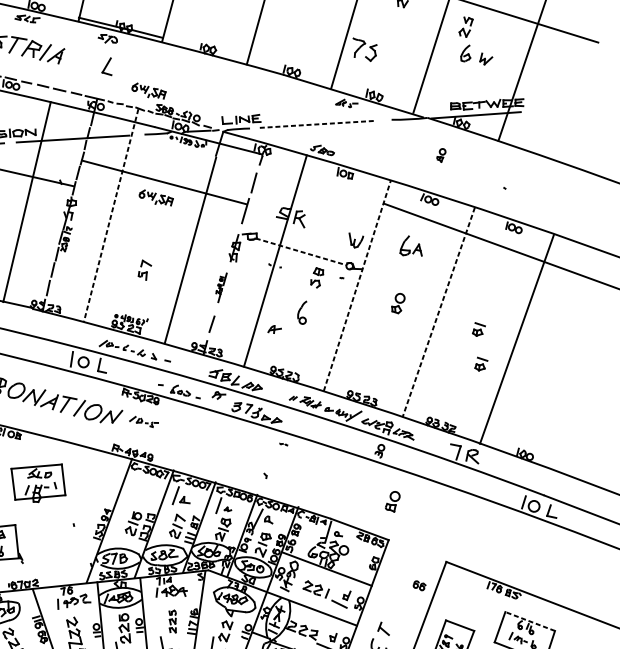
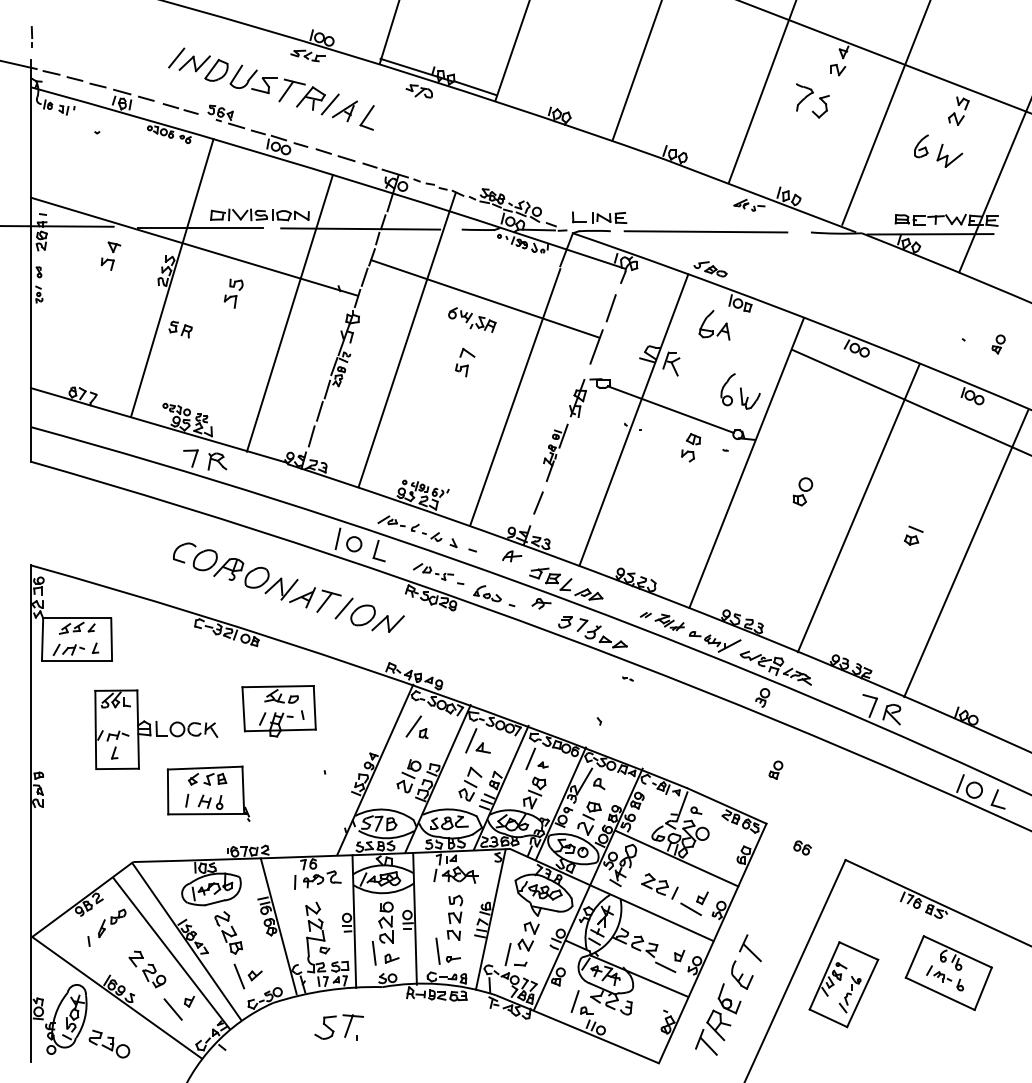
part: (465, 26) -> (958, 110), moved
part: (365, 49) -> (812, 100), moved
part: (485, 58) -> (949, 155), size x1.43
part: (106, 66) -> (366, 117), moved
part: (149, 90) -> (472, 168), removed
line: (317, 124) -> (706, 231), dashed -> solid
part: (441, 155) -> (998, 344), moved
line: (111, 215) -> (407, 340), dashed -> solid
part: (410, 246) -> (714, 325), moved
line: (301, 251) -> (671, 409), dashed -> solid
part: (145, 270) -> (465, 362), moved
line: (357, 285) -> (746, 462), dashed -> solid
part: (221, 287) -> (555, 452), size x1.43
part: (302, 312) -> (727, 389), moved
line: (438, 312) -> (858, 508), dashed -> solid
part: (274, 329) -> (512, 556), moved
part: (481, 363) -> (913, 584), removed
part: (144, 421) -> (433, 571), moved
part: (136, 488) -> (416, 727), added
part: (392, 501) -> (775, 769), size x0.62
part: (419, 585) -> (802, 847), moved
part: (172, 621) -> (454, 917), size x1.43
line: (529, 621) -> (957, 951), dashed -> solid
part: (383, 629) -> (750, 948), size x1.43

